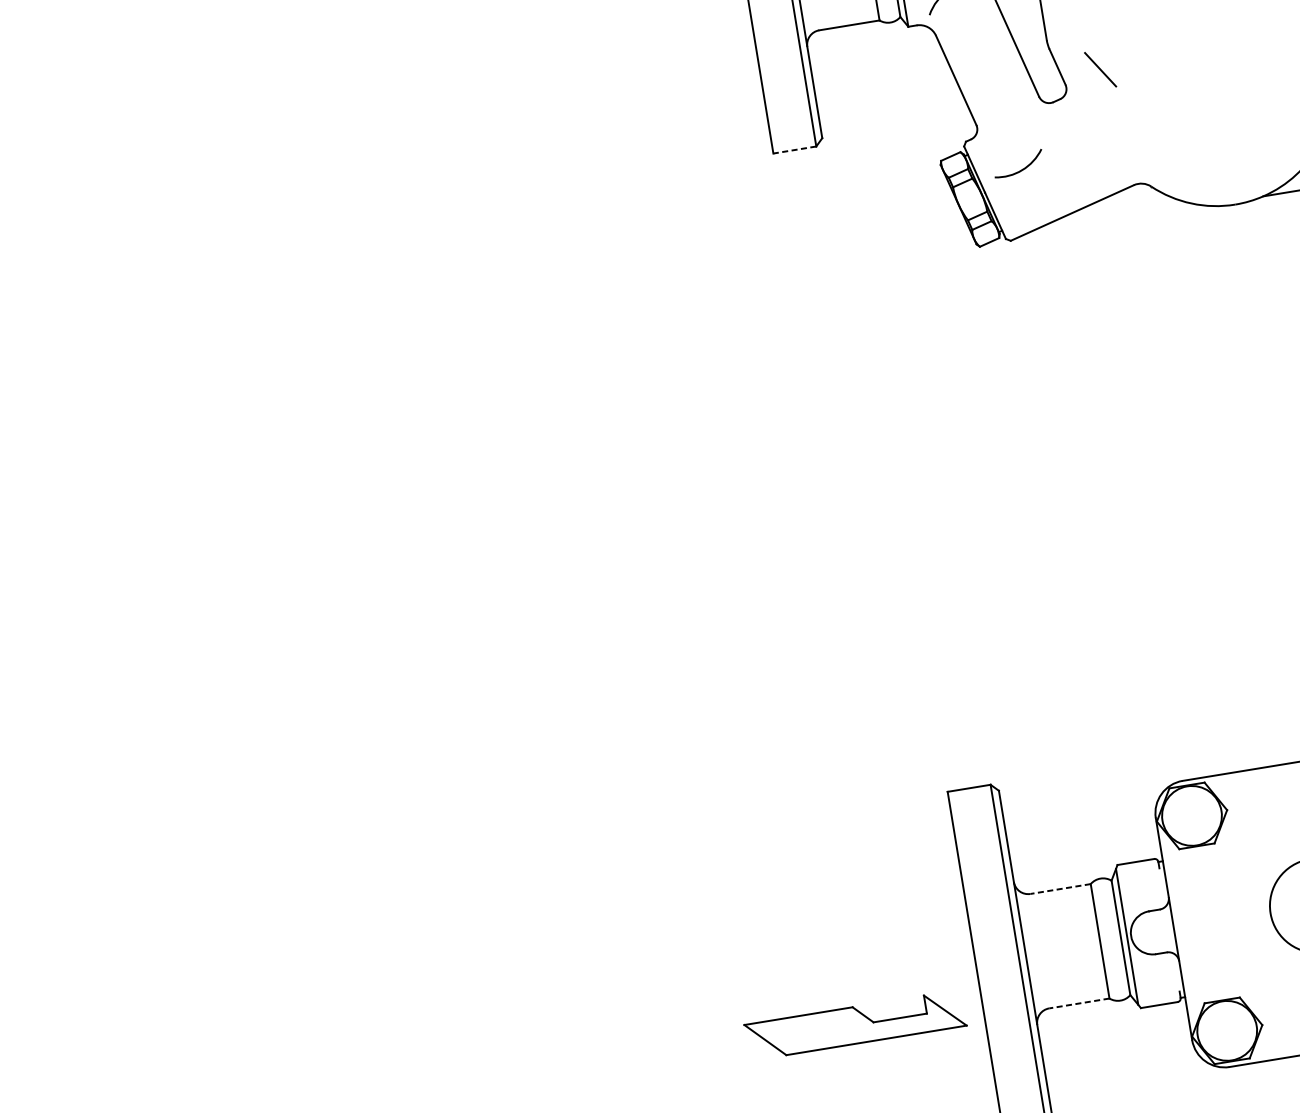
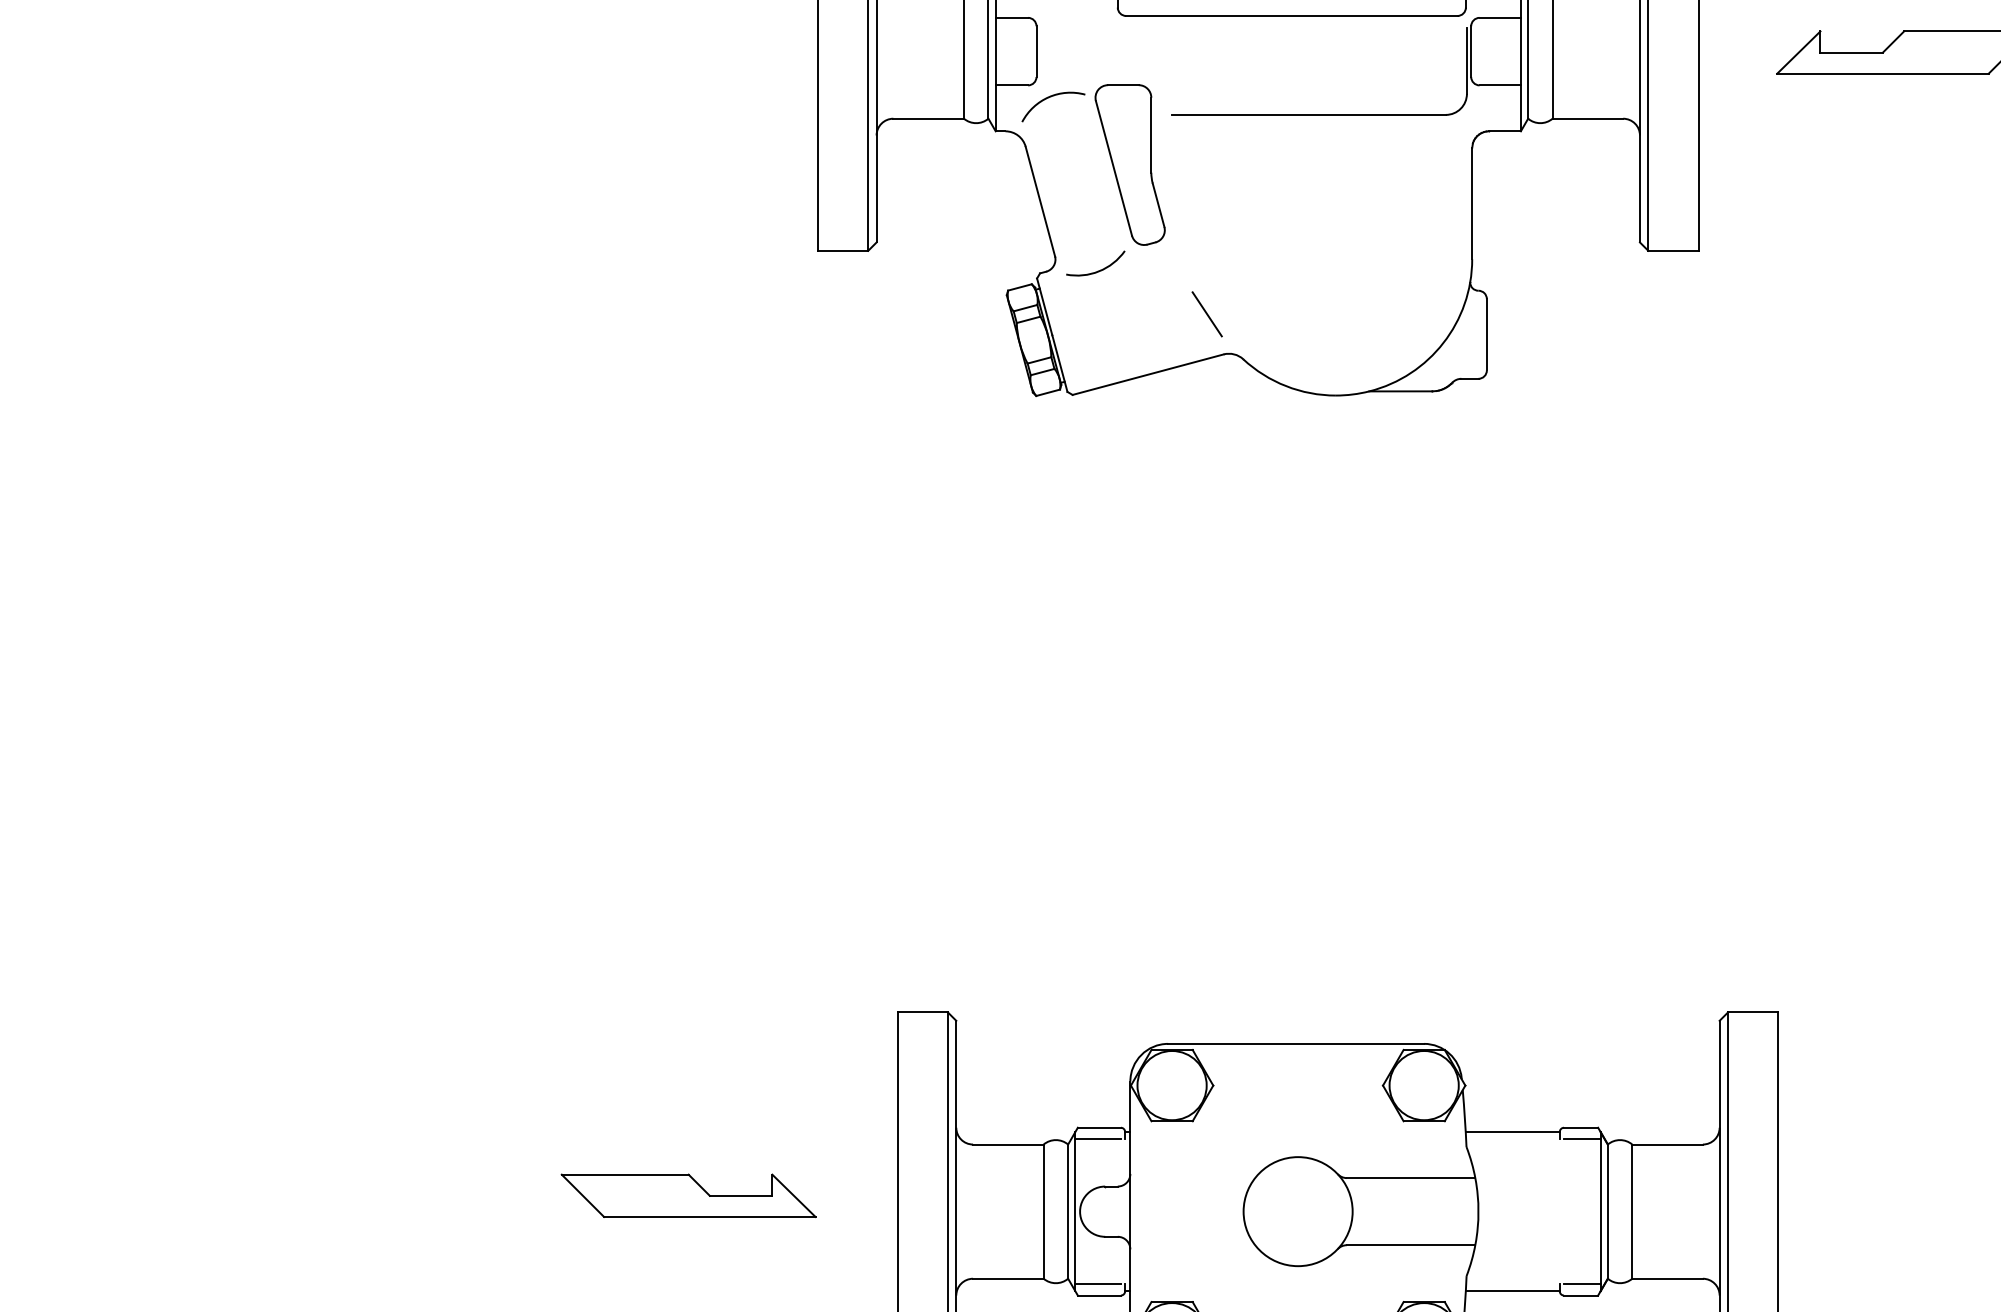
line: (1099, 69) -> (1206, 314), moved
line: (794, 149) -> (842, 250), dashed -> solid
arc: (1020, 169) -> (1097, 270), moved
line: (1135, 872) -> (1097, 1139), added
line: (1059, 889) -> (1007, 1144), dashed -> solid
line: (1156, 995) -> (1097, 1283), added
line: (1078, 1003) -> (1007, 1278), dashed -> solid
part: (855, 1025) -> (688, 1195), moved

